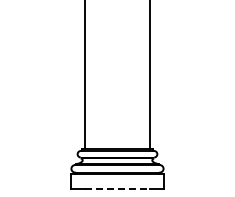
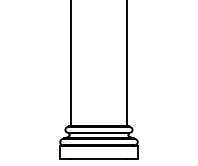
line: (117, 188) -> (99, 158), dashed -> solid

